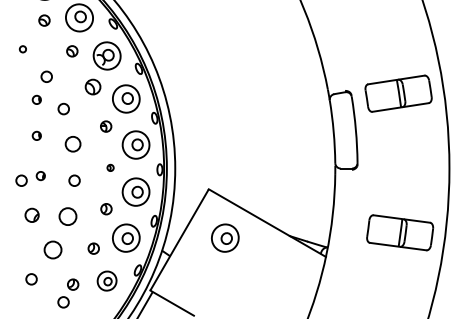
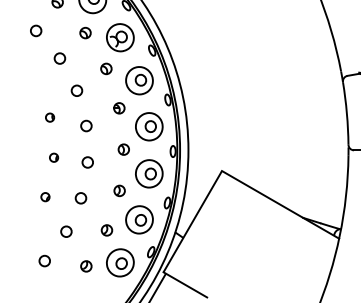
circle: (22, 49) -> (35, 31), size x1.67
part: (93, 87) -> (106, 69), size x0.71
part: (36, 99) -> (49, 81), removed
circle: (73, 144) -> (86, 126), size x0.71
part: (110, 167) -> (123, 149), size x1.67
circle: (21, 180) -> (34, 162), removed
part: (32, 215) -> (45, 197), size x0.62
circle: (67, 216) -> (80, 198), size x0.62
part: (225, 237) -> (238, 219), removed
circle: (53, 249) -> (66, 231), size x0.62
part: (106, 280) -> (119, 262), size x1.43
circle: (63, 302) -> (76, 284), removed

